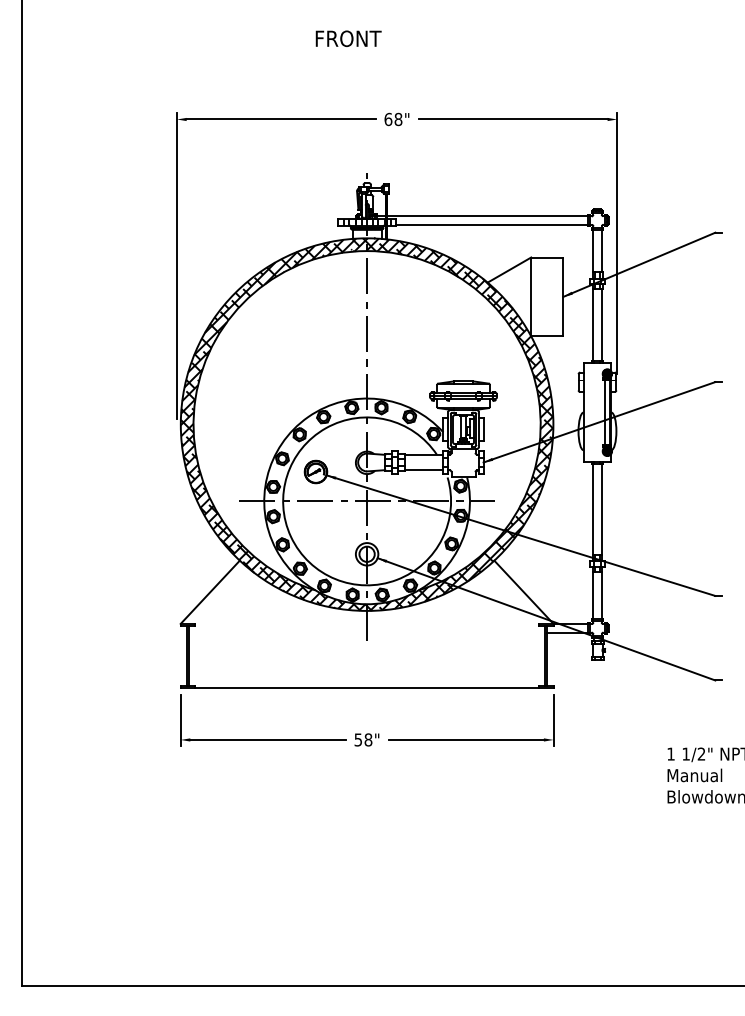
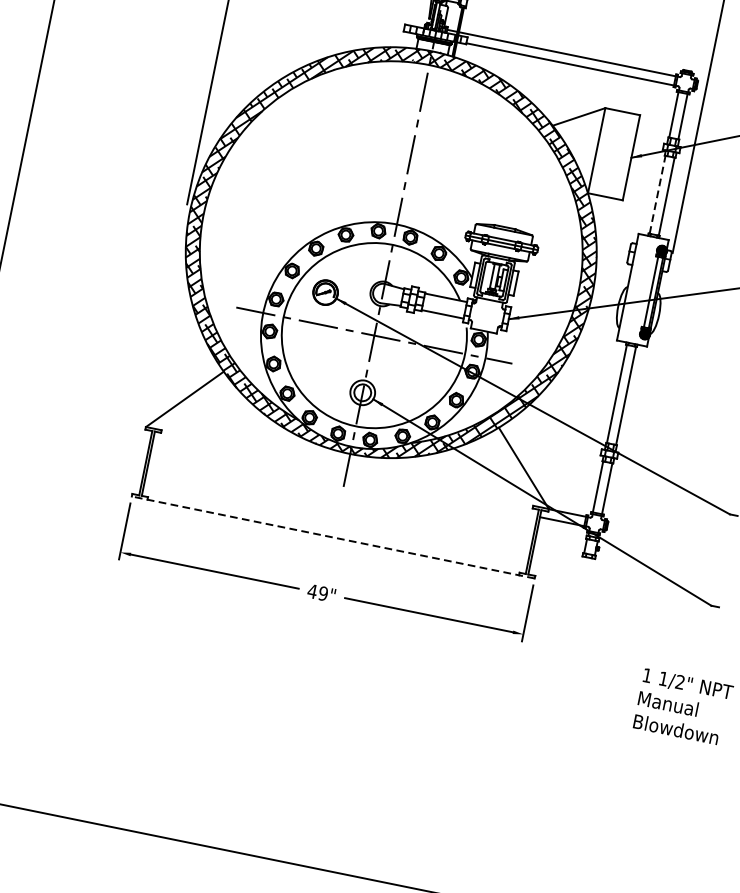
line: (593, 324) -> (657, 194), solid -> dashed
line: (366, 688) -> (332, 537), solid -> dashed
text: (363, 739) -> (318, 592), 58" -> 49"

